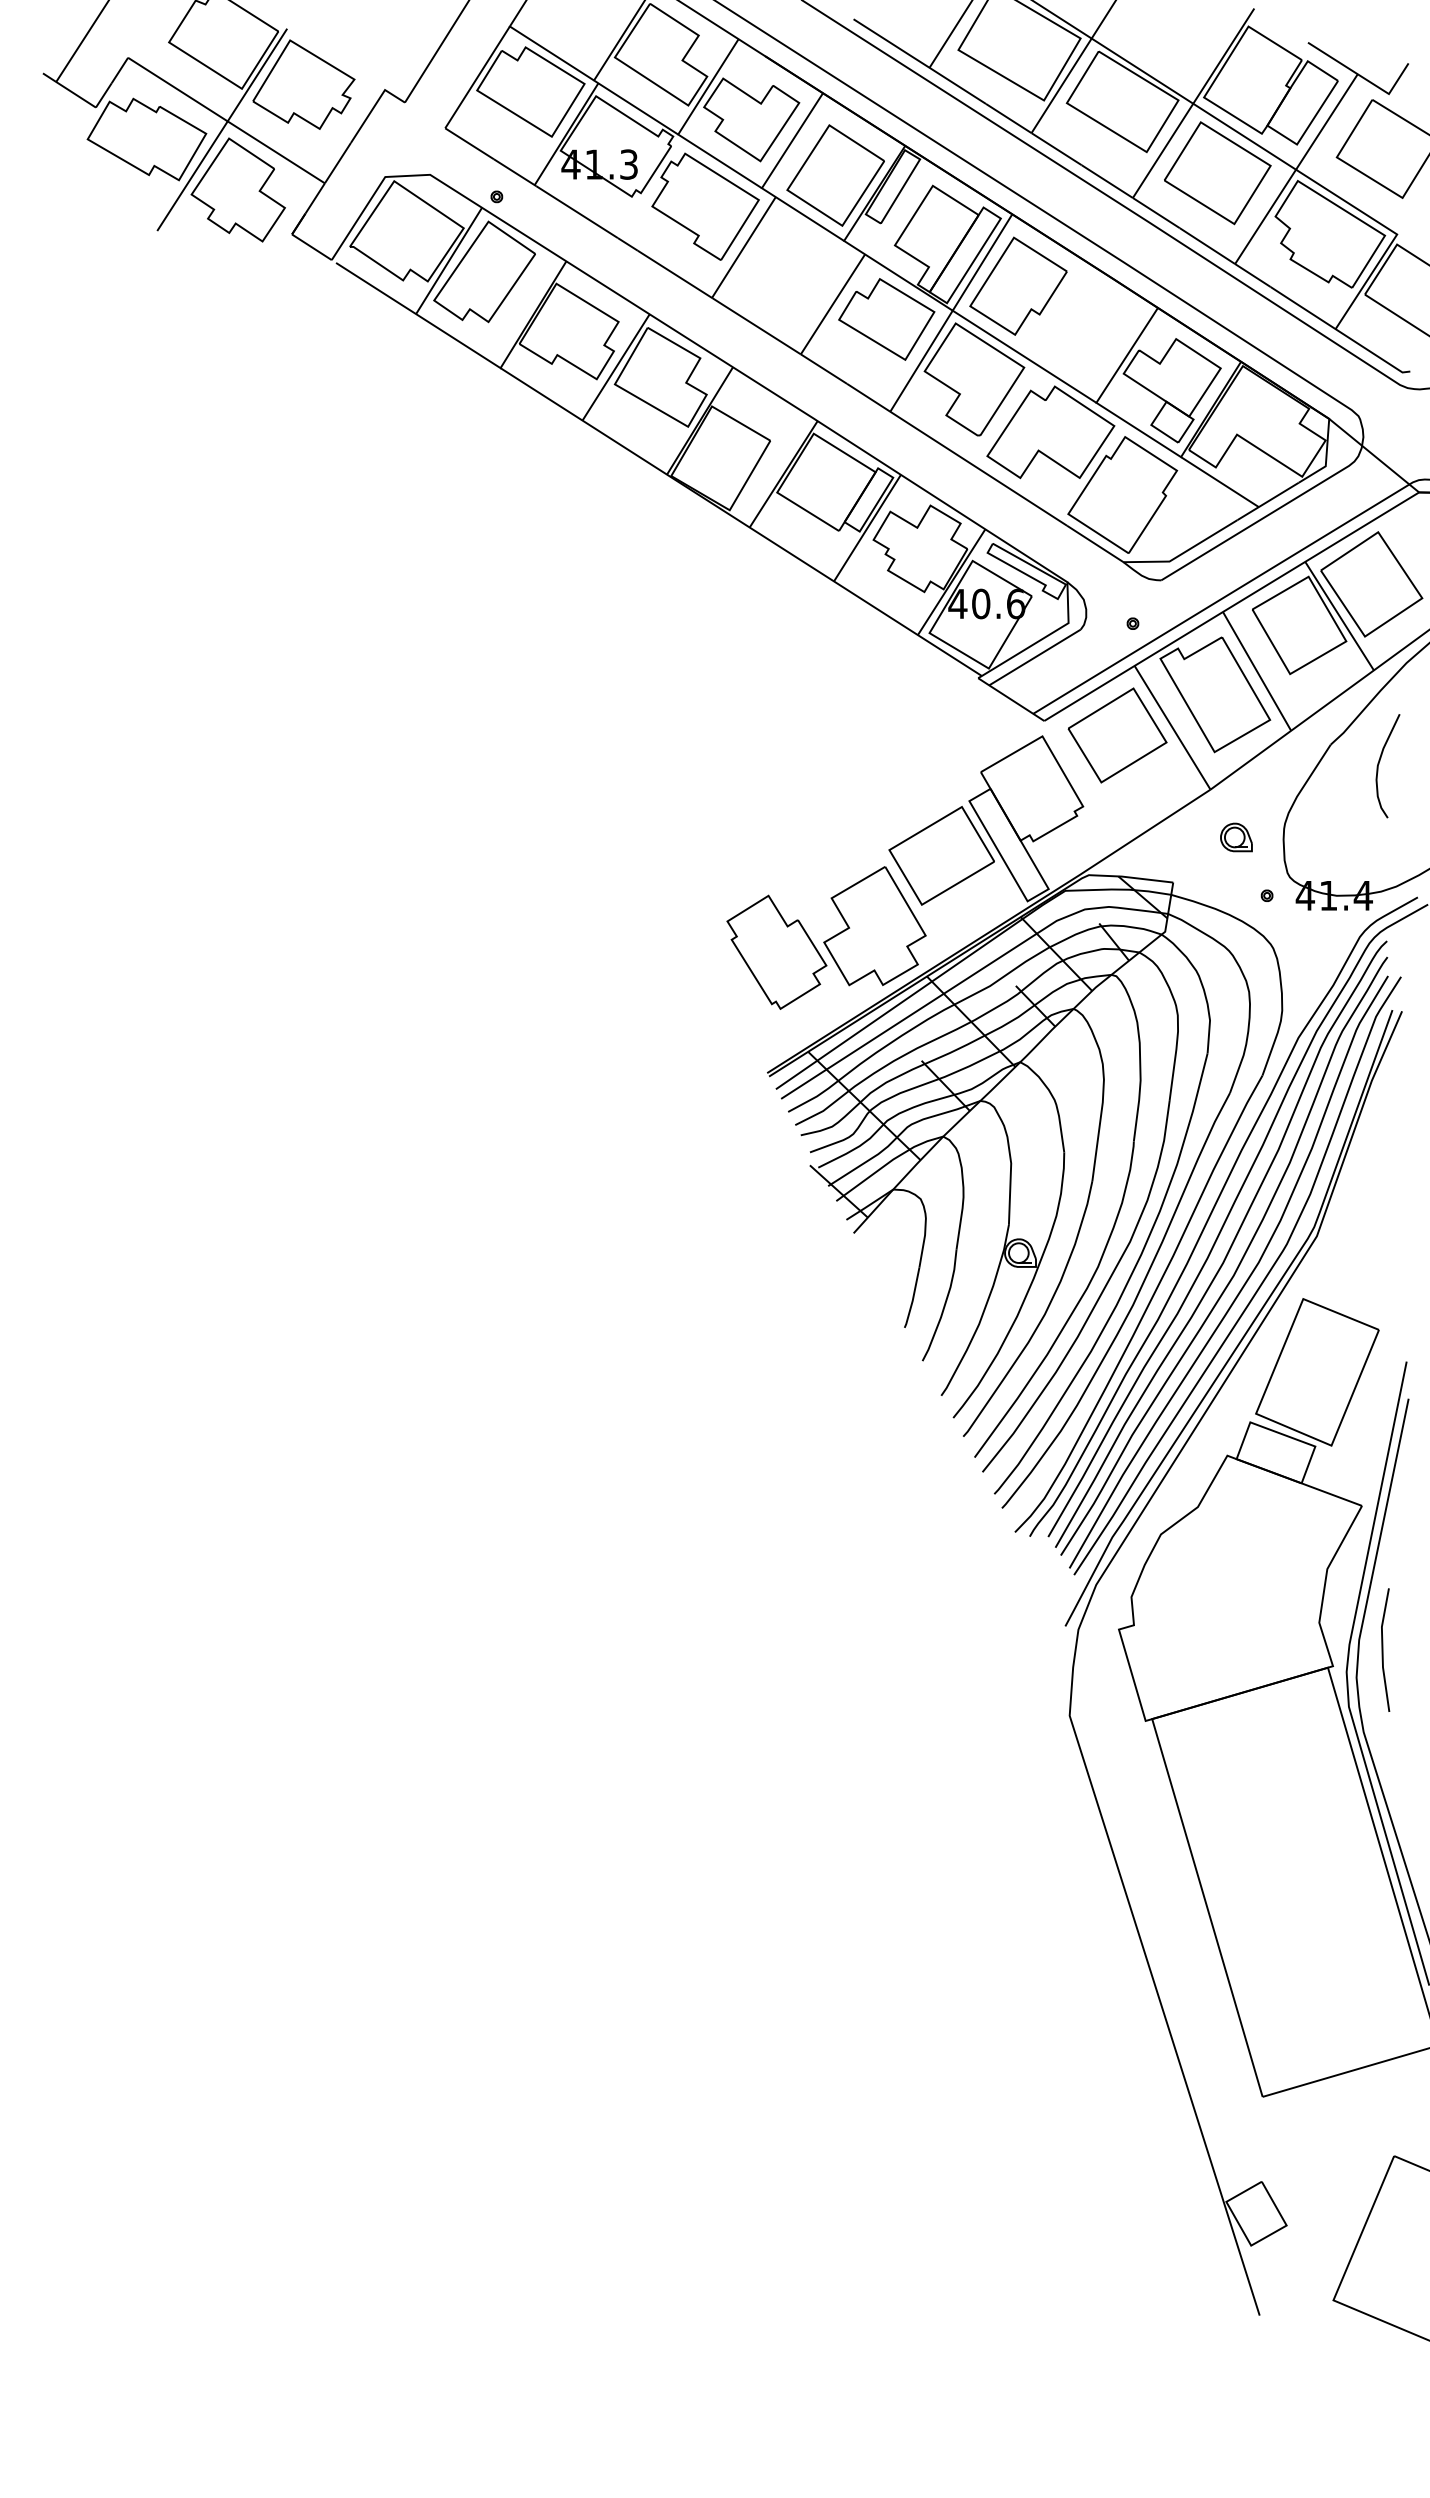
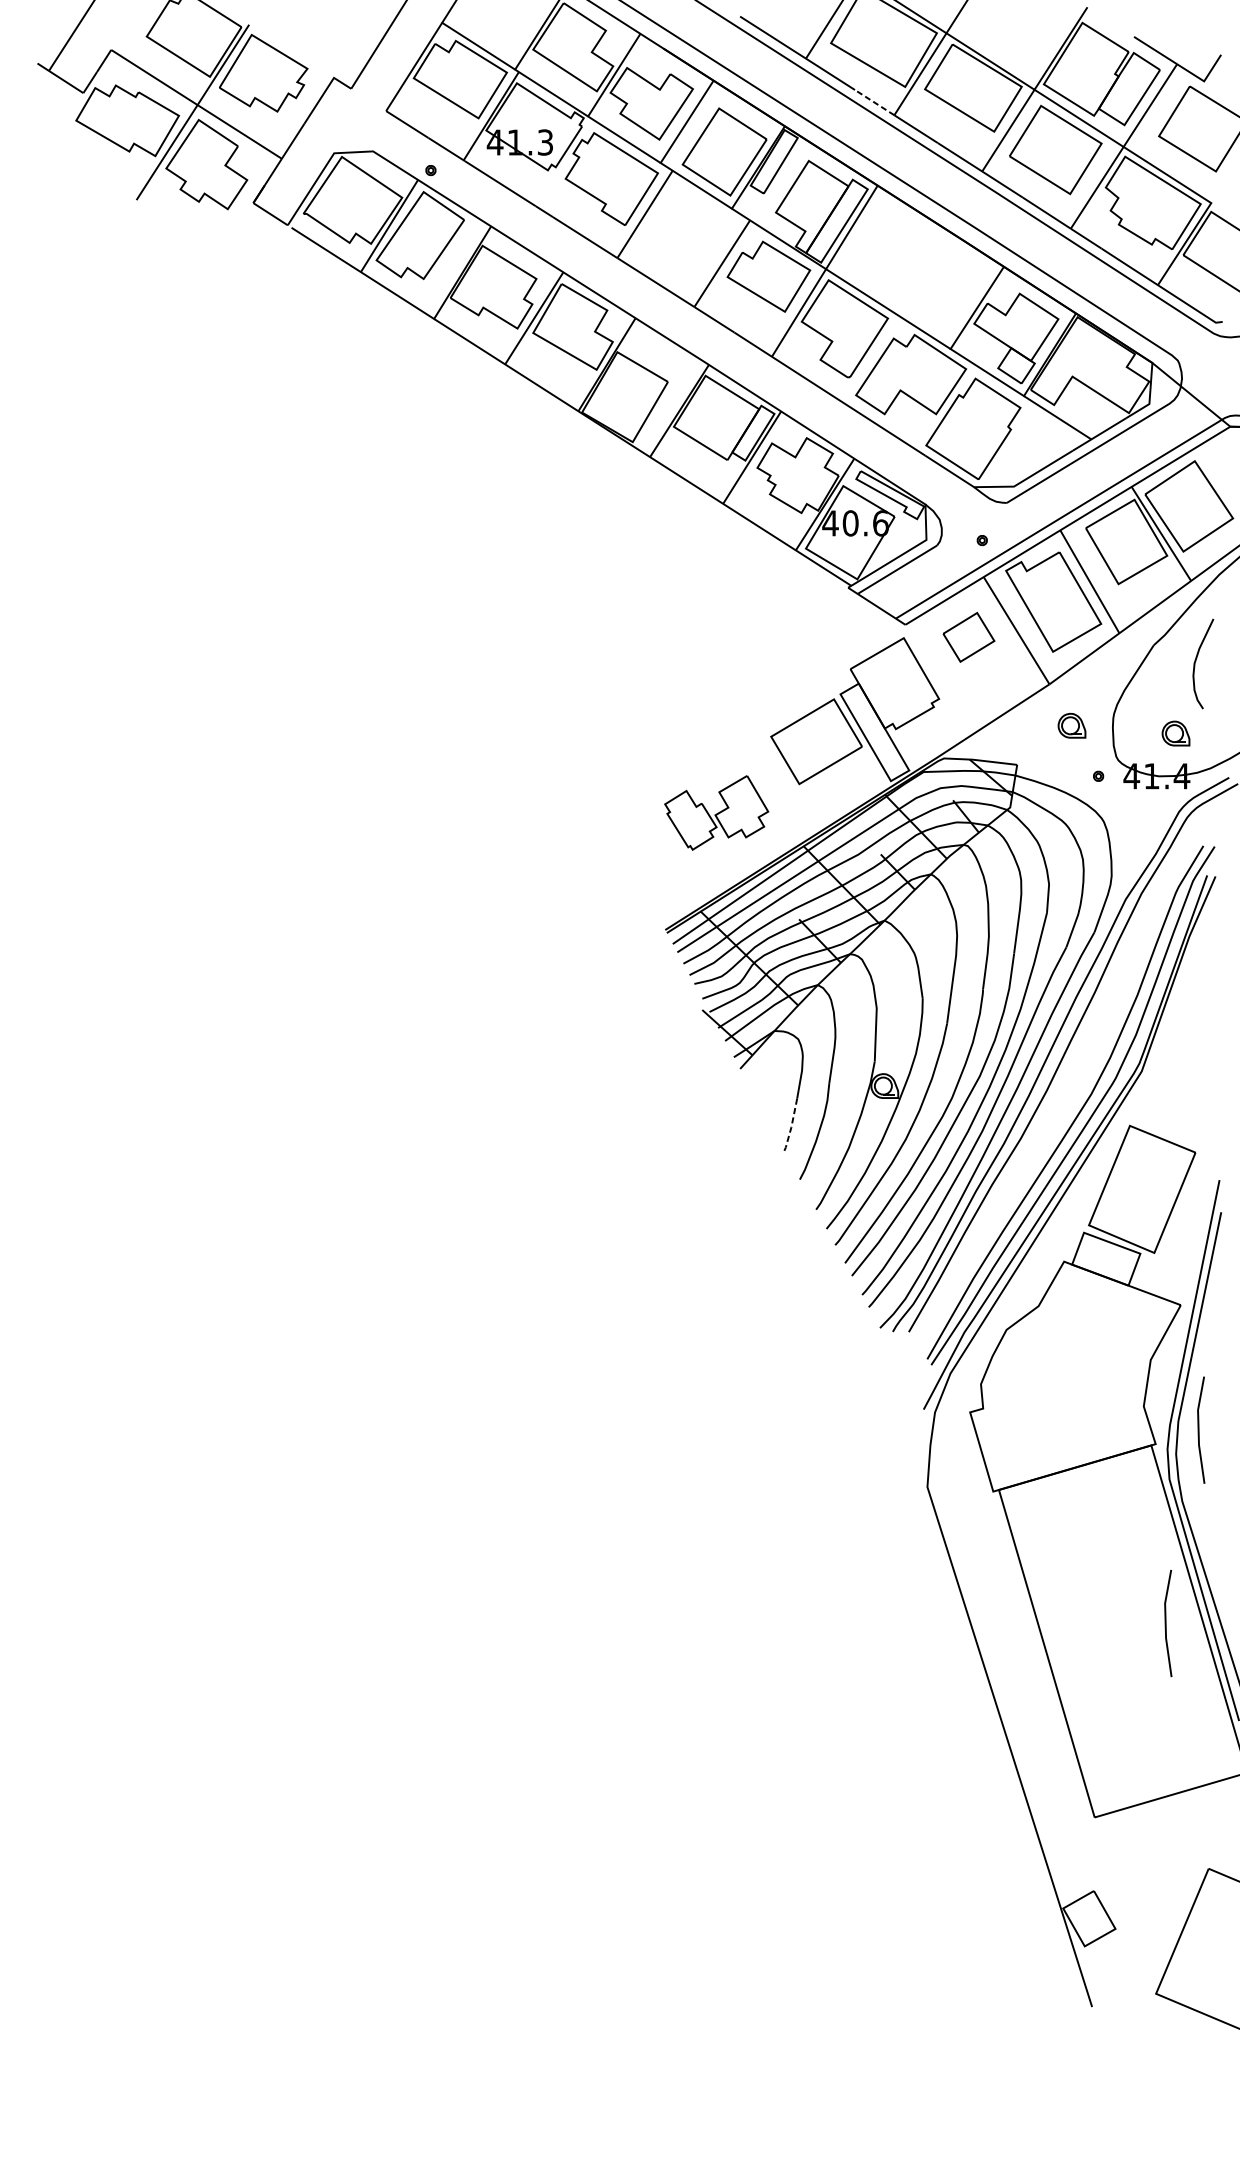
line: (1008, 118) -> (874, 102), solid -> dashed
part: (1018, 285) -> (883, 247), removed
part: (1117, 735) -> (968, 637), size x0.6
part: (1356, 846) -> (1176, 733), added
part: (826, 937) -> (716, 812), size x0.6
part: (1227, 1251) -> (1064, 1084), removed
line: (912, 1299) -> (791, 1126), solid -> dashed
line: (1345, 1872) -> (1166, 1622), added

